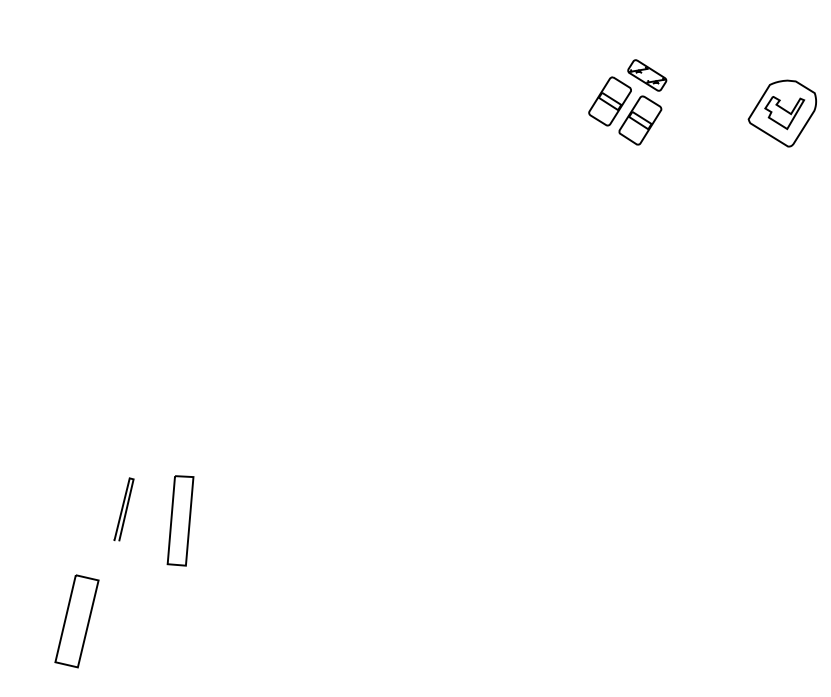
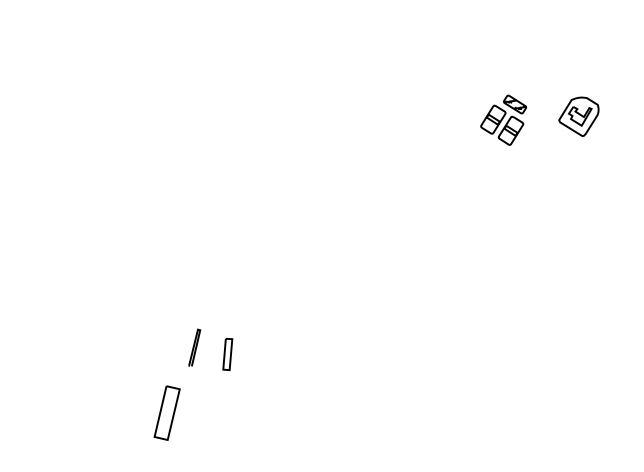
part: (627, 101) -> (503, 119), moved
part: (180, 520) -> (227, 354), size x0.6

